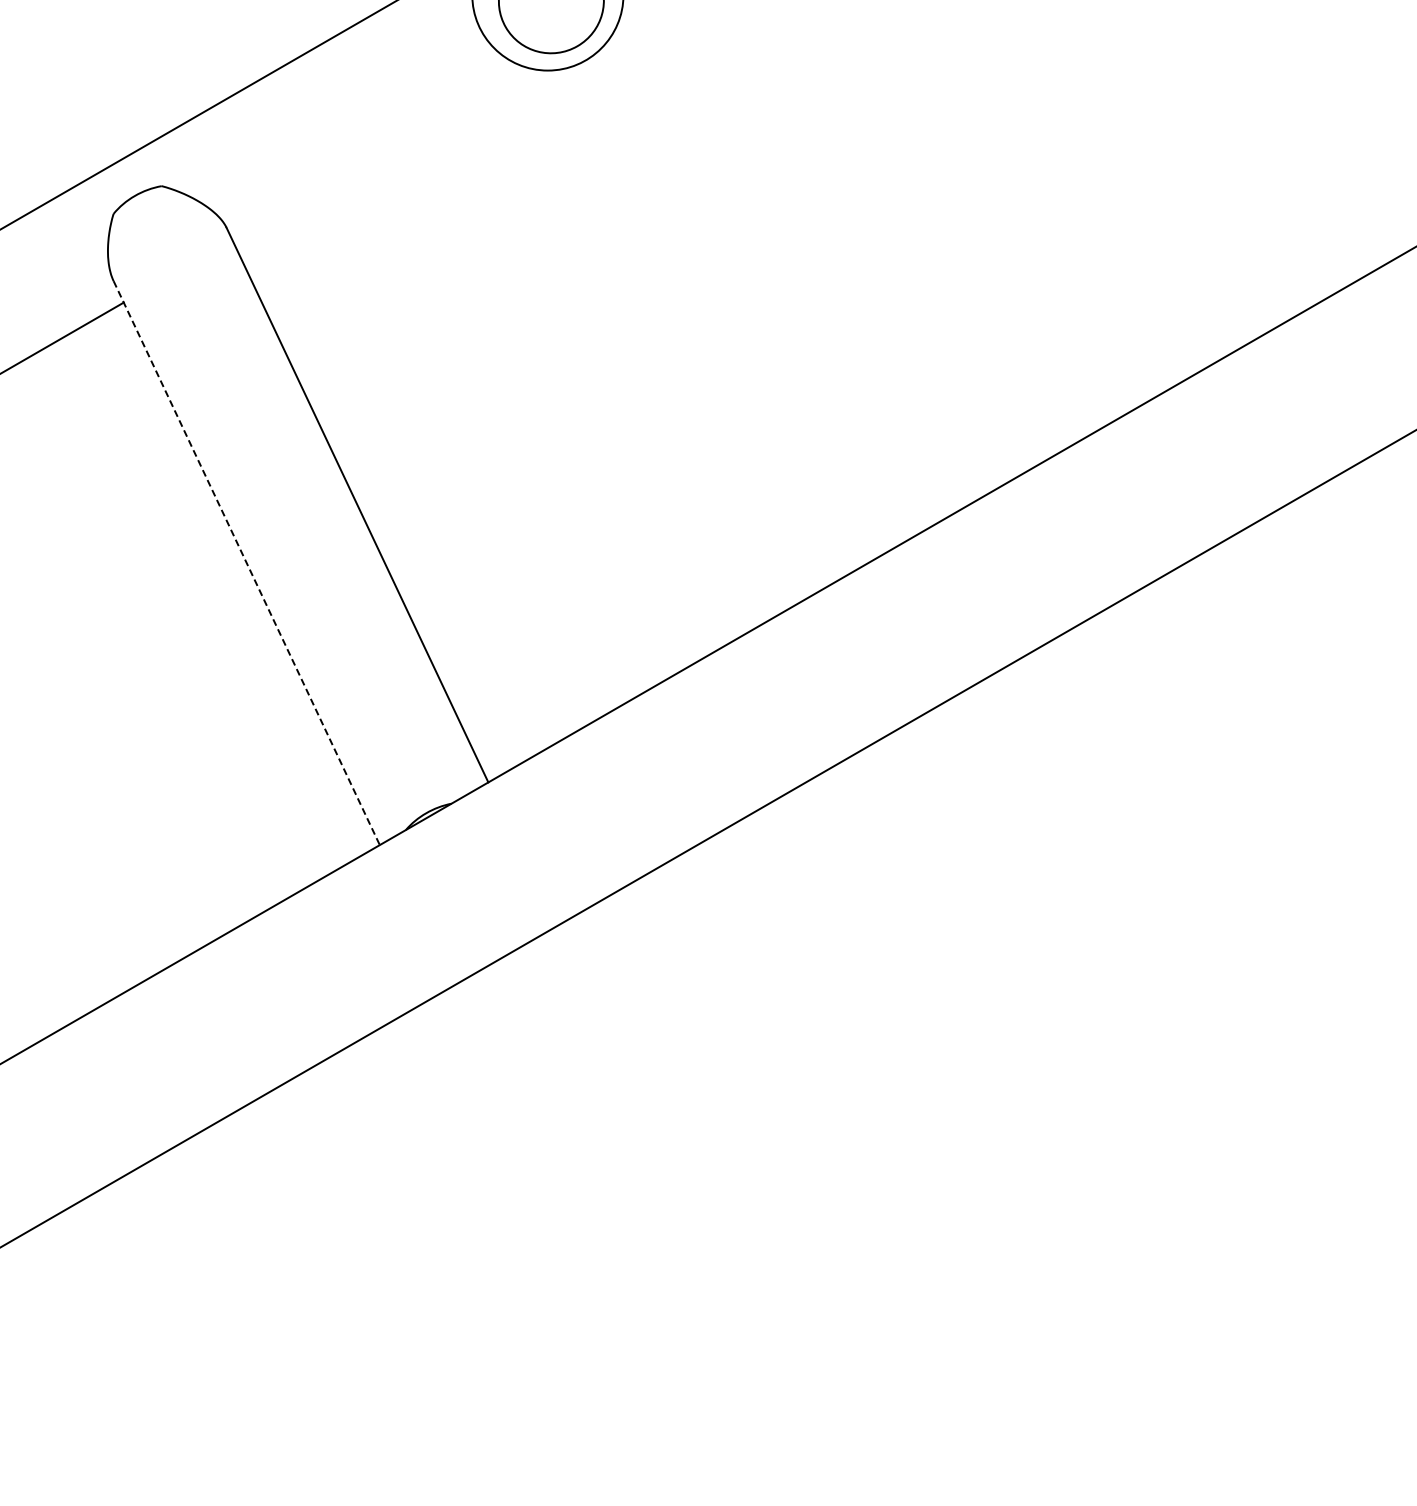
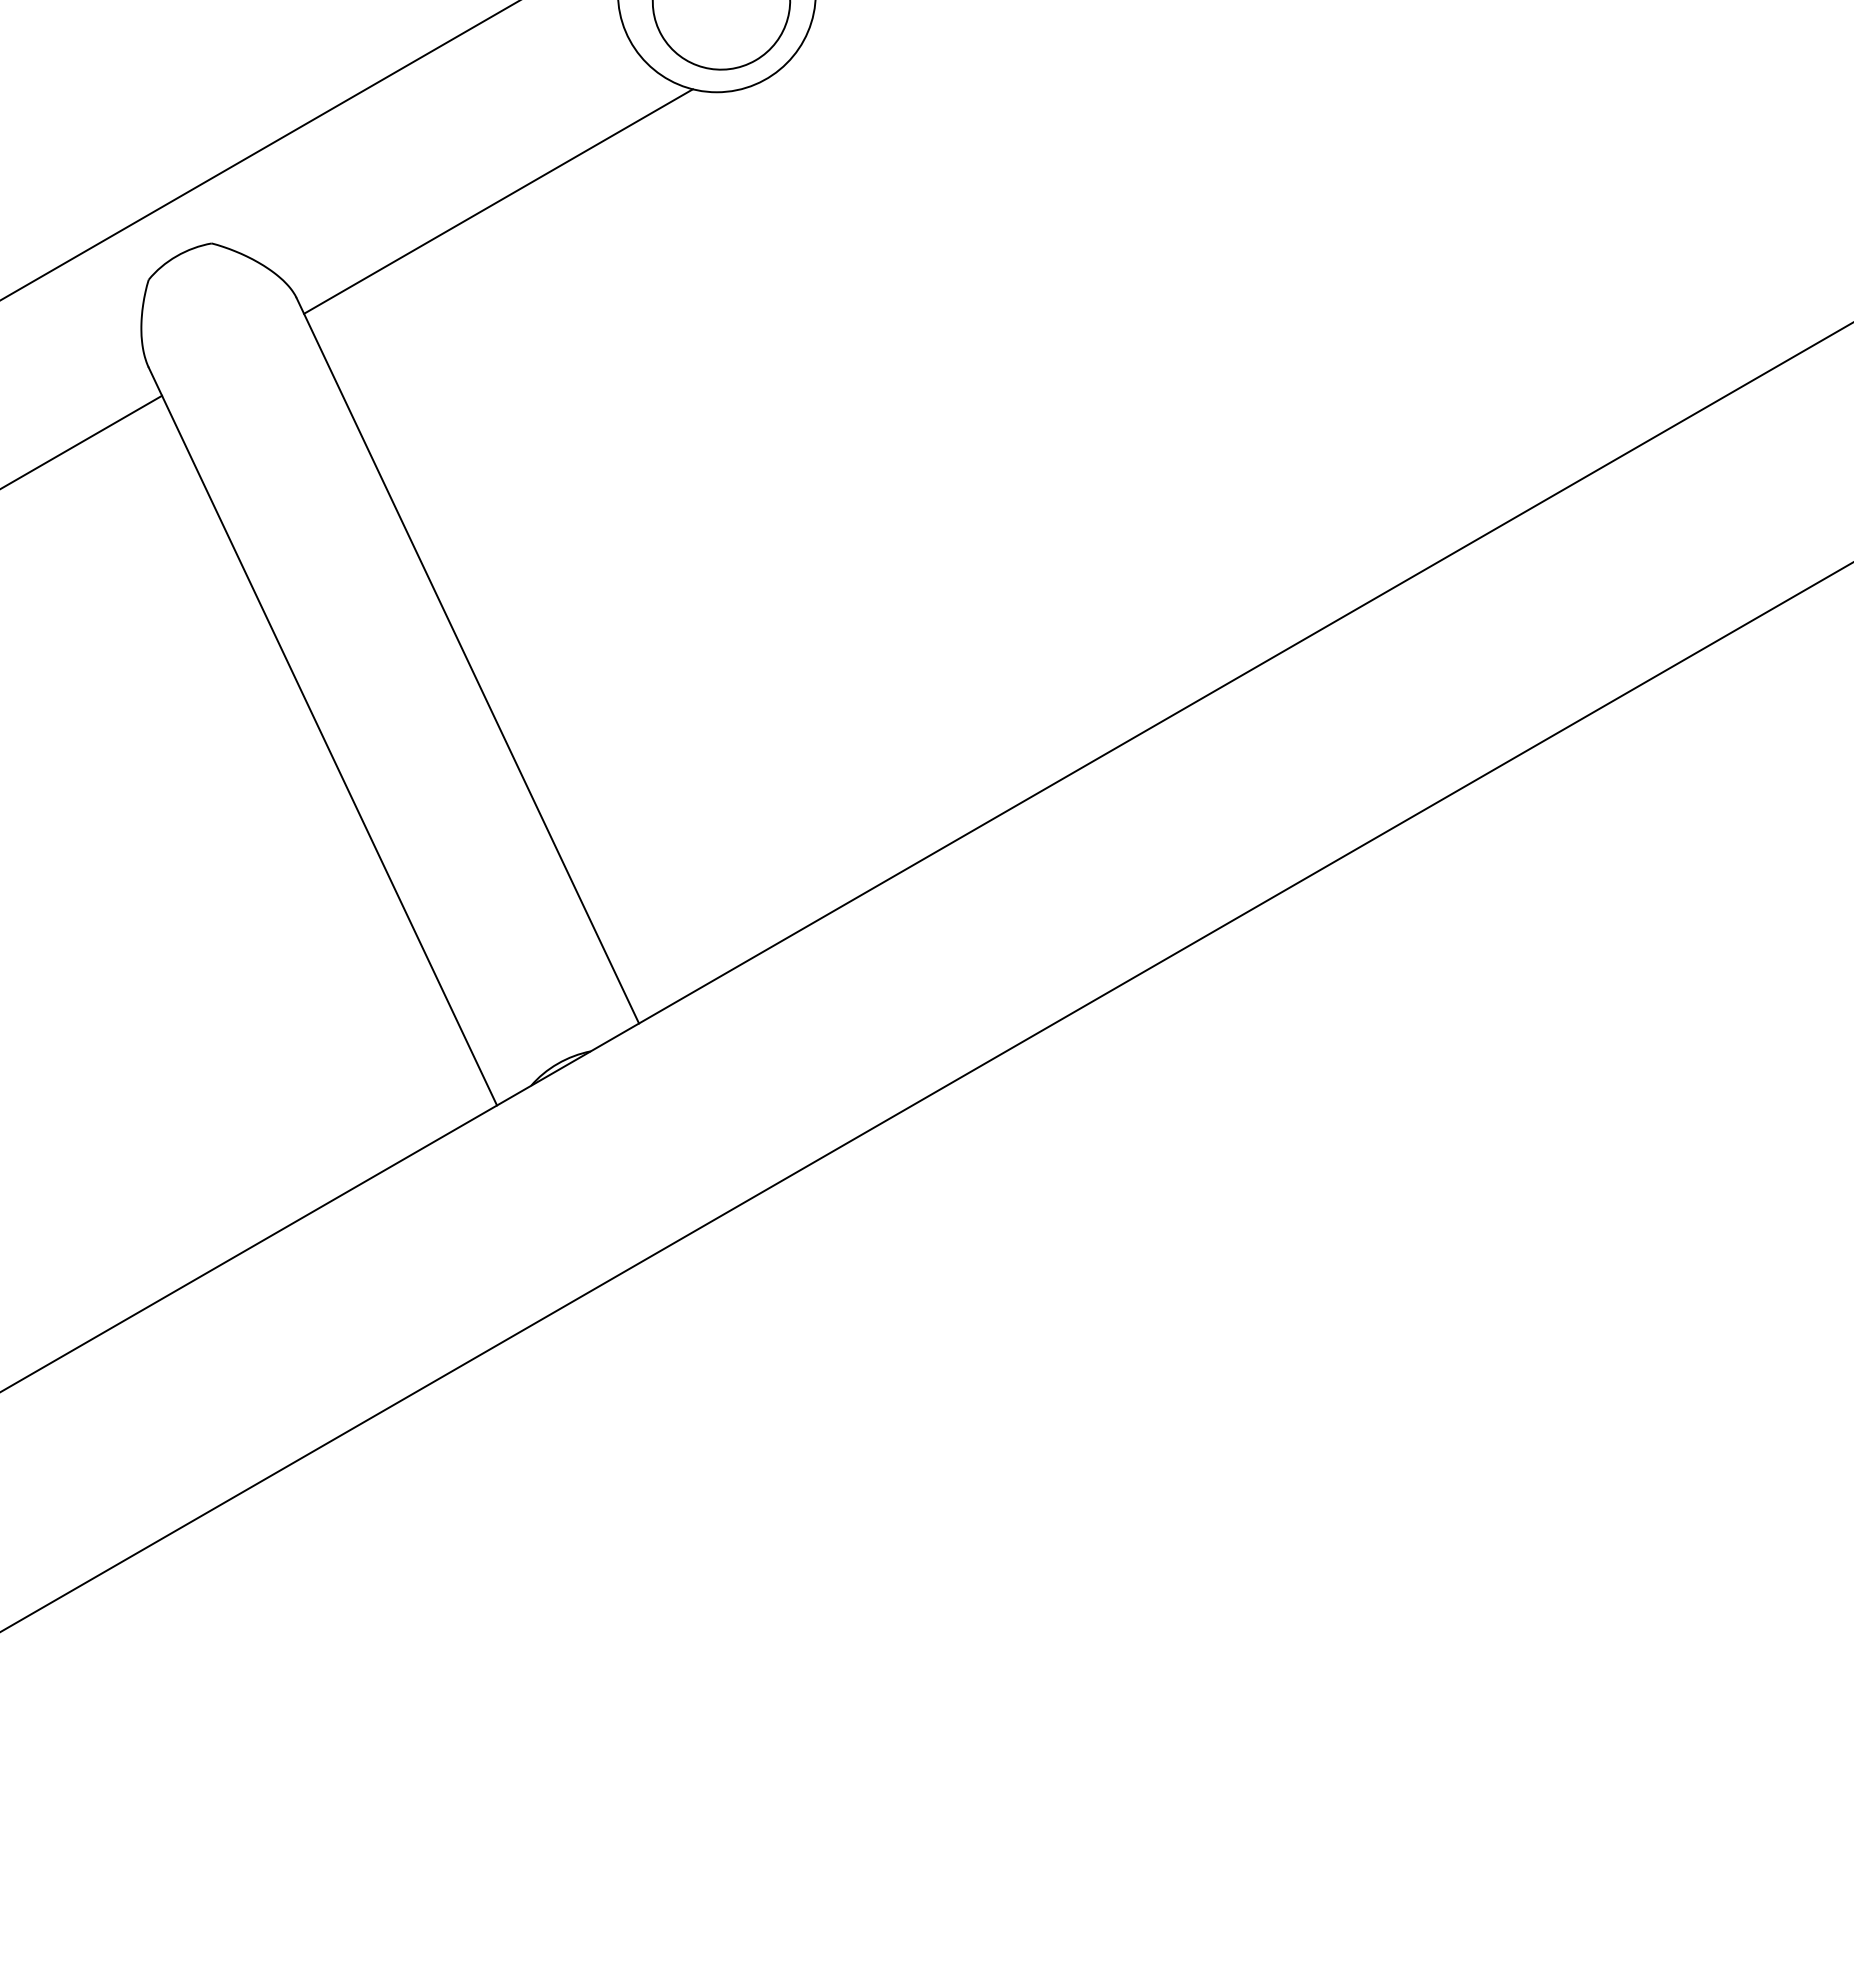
line: (380, 153) -> (497, 200), added
line: (246, 563) -> (322, 737), dashed -> solid

